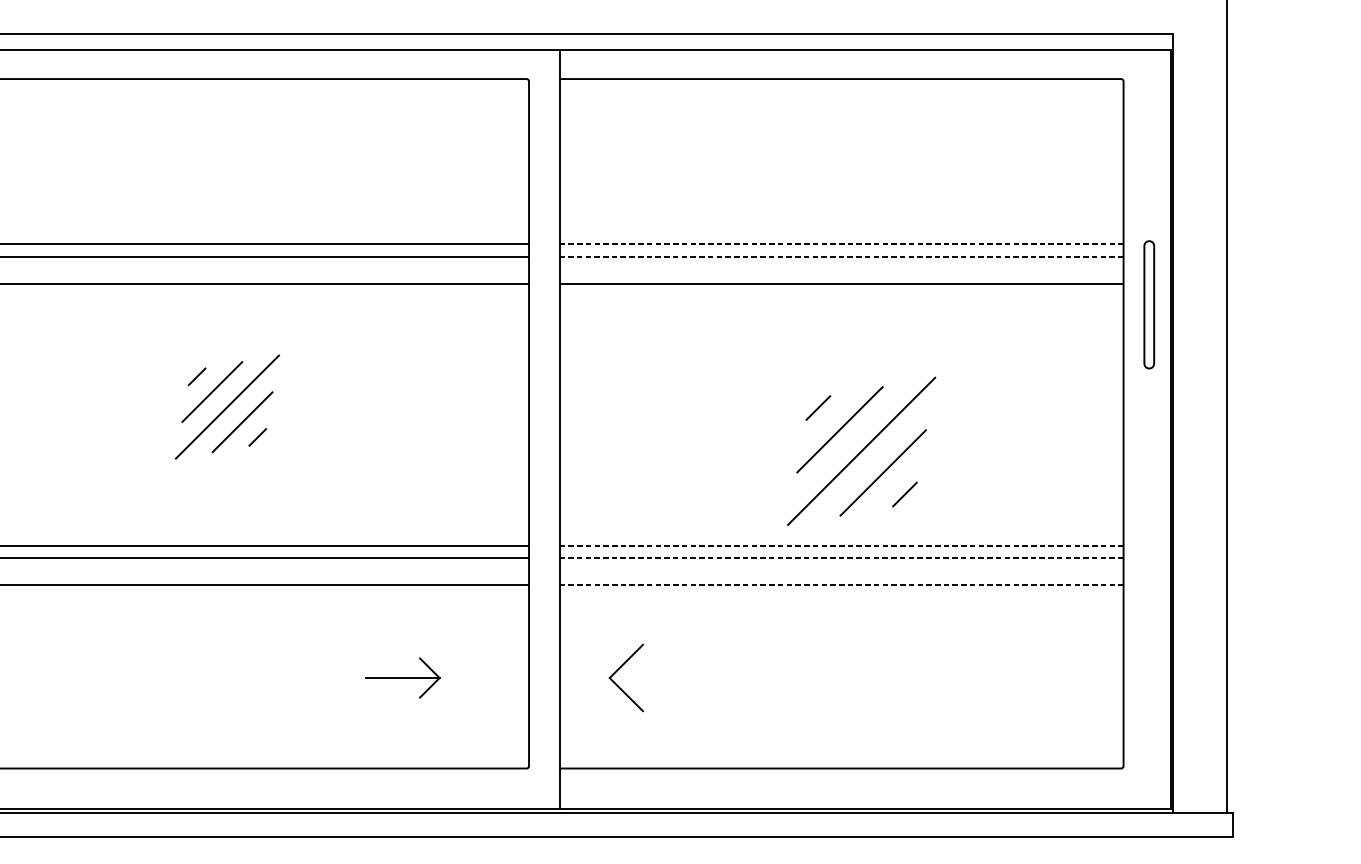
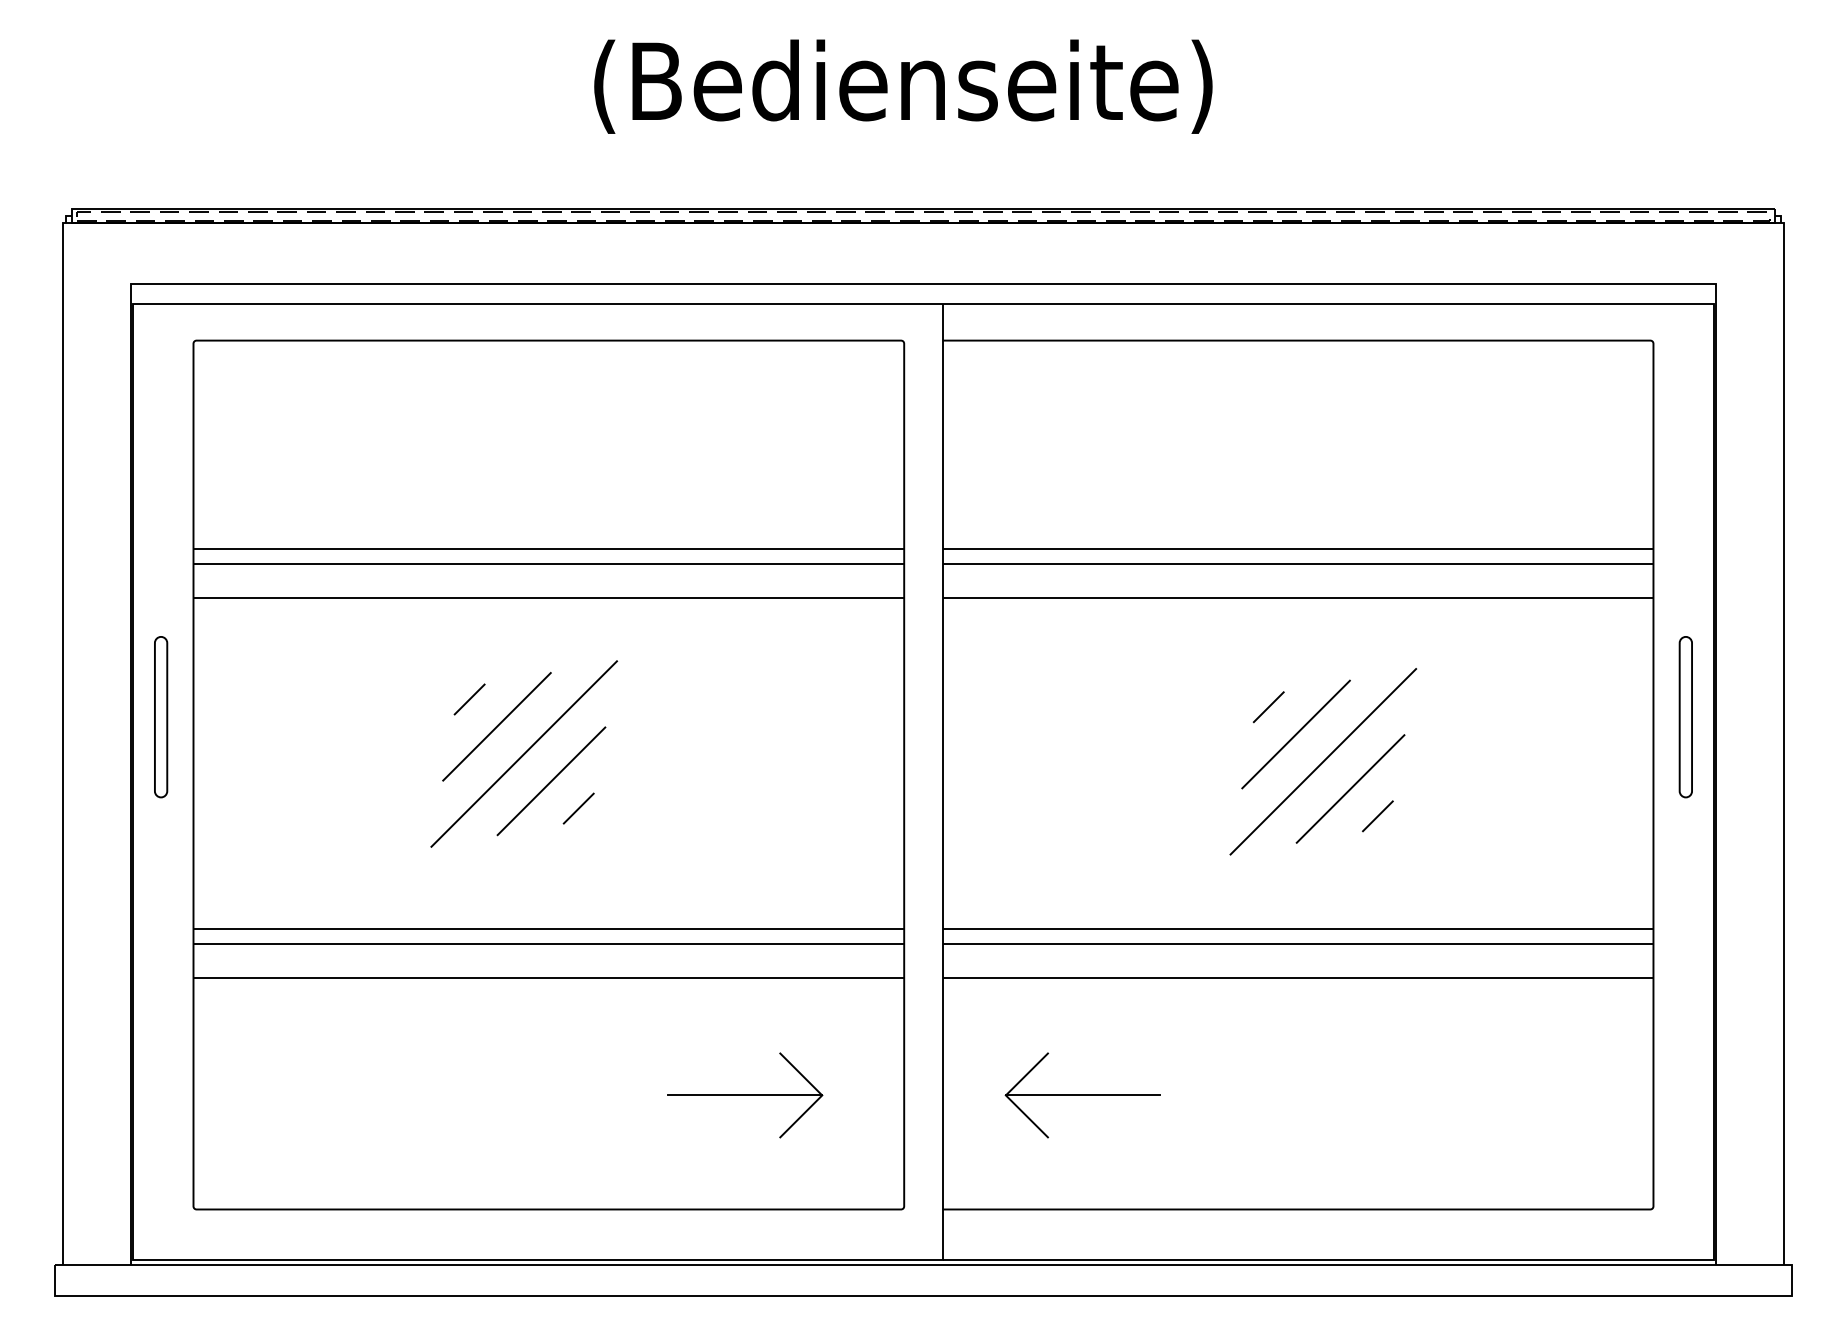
line: (841, 244) -> (1298, 548), dashed -> solid
line: (841, 256) -> (1297, 564), dashed -> solid
part: (1148, 305) -> (1685, 717), moved
part: (226, 406) -> (523, 753), size x1.43
part: (860, 451) -> (1322, 761), moved
line: (841, 545) -> (1298, 928), dashed -> solid
line: (841, 558) -> (1297, 944), dashed -> solid
line: (841, 584) -> (1298, 977), dashed -> solid
part: (403, 678) -> (745, 1095), size x1.67
line: (670, 678) -> (1082, 1095), added

